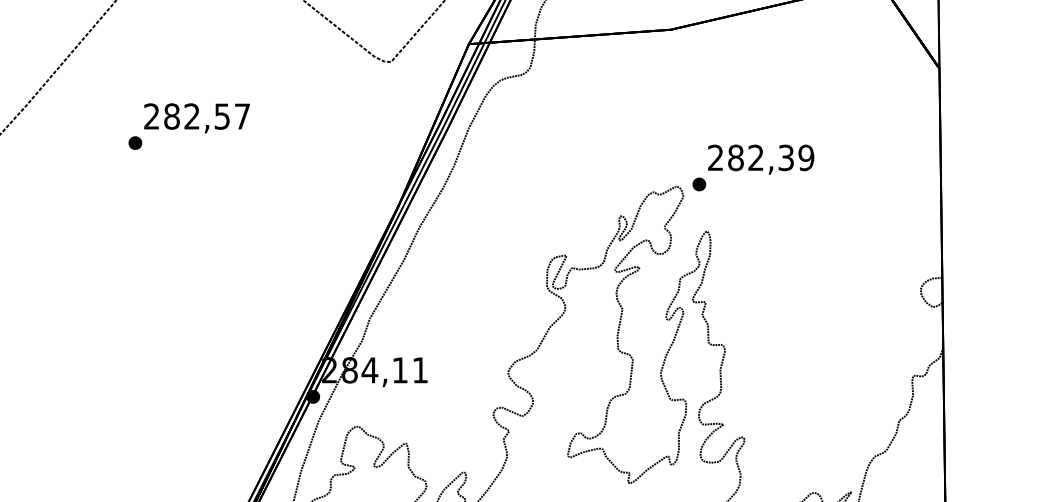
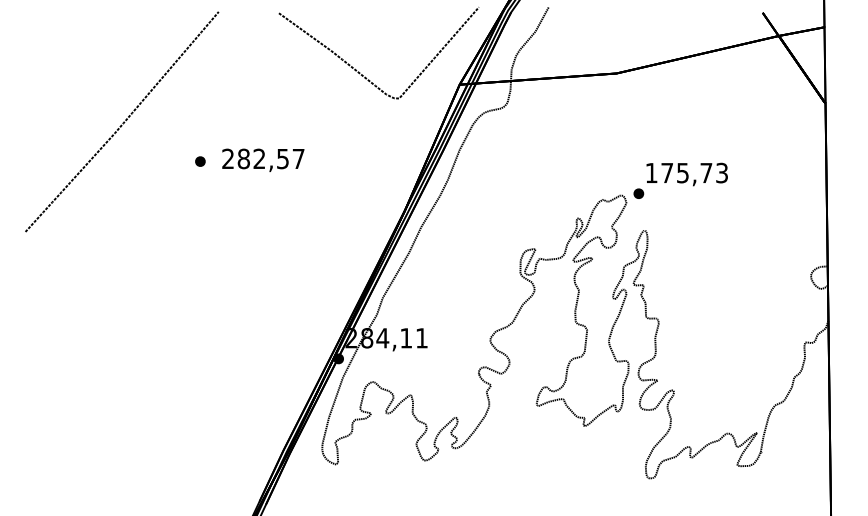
text: (197, 117) -> (263, 159), moved
text: (760, 157) -> (686, 172), 282,39 -> 175,73

